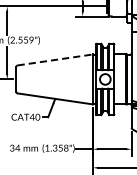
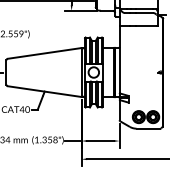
line: (56, 60) -> (45, 53), dashed -> solid

